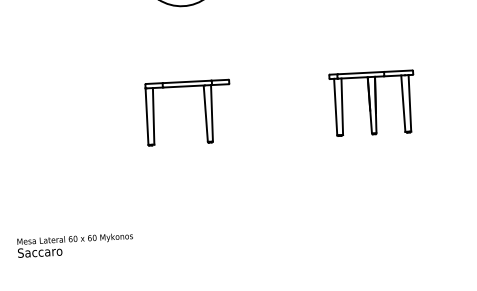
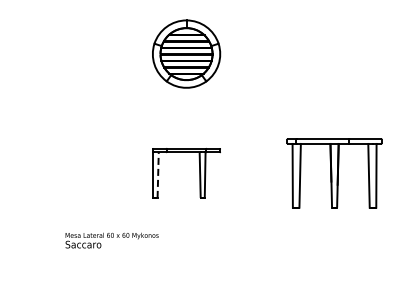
part: (372, 103) -> (334, 173), size x1.4
line: (154, 116) -> (158, 175), solid -> dashed
text: (74, 245) -> (111, 240), moved

